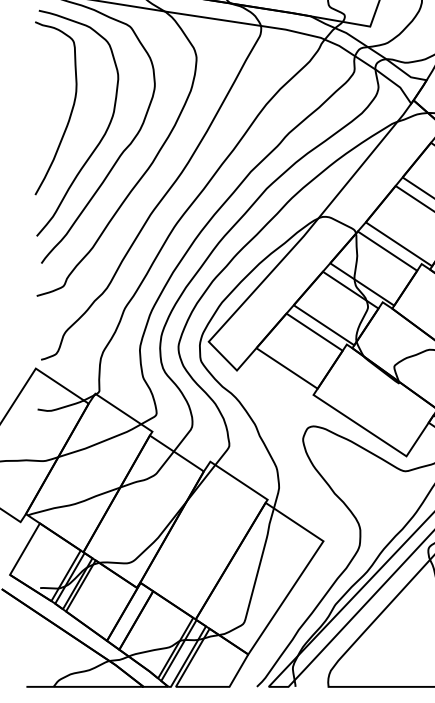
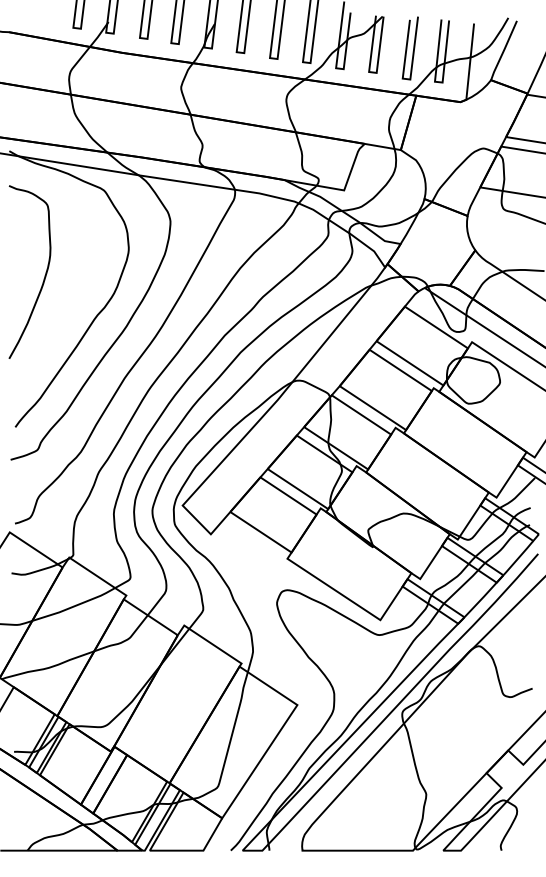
curve: (102, 135) -> (76, 299), removed

